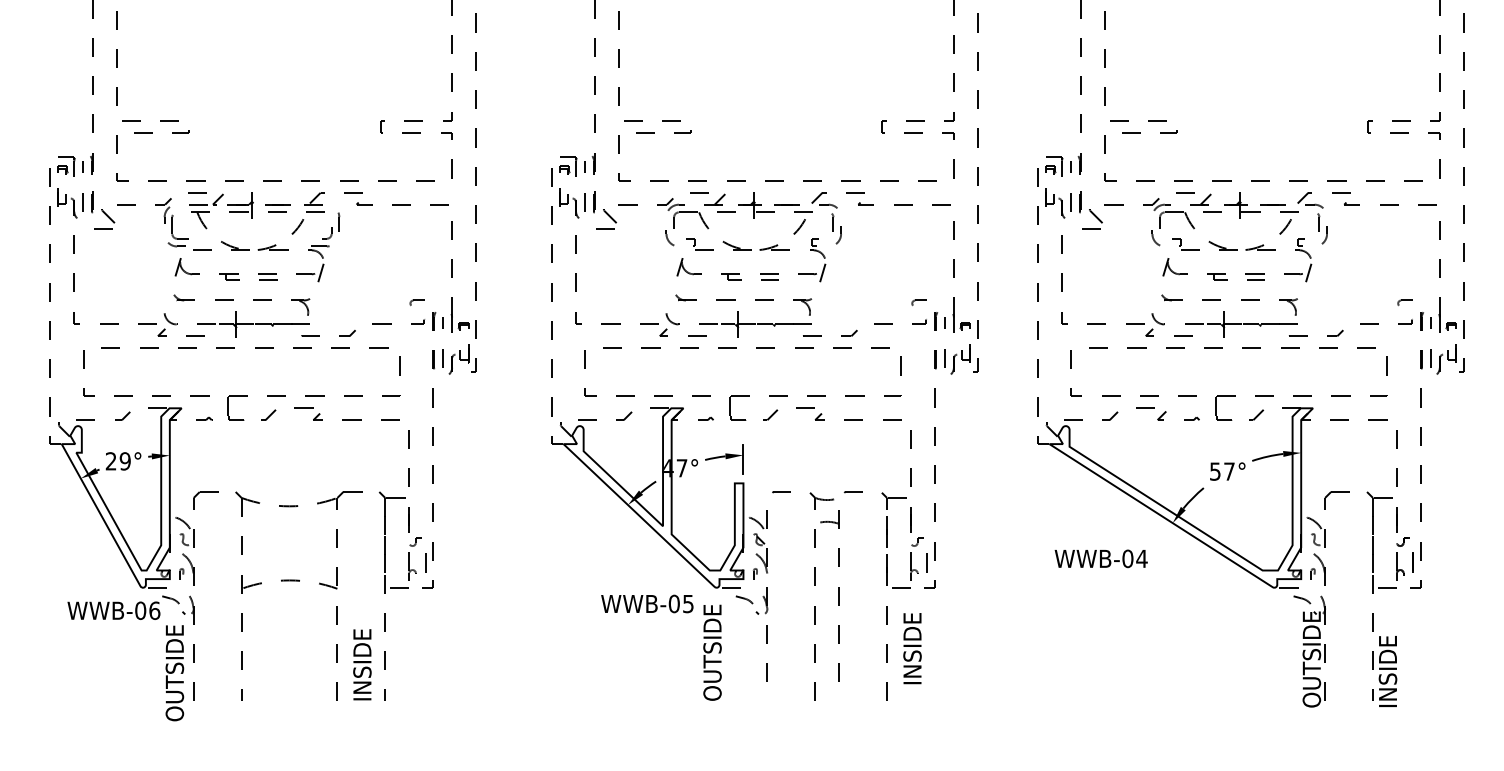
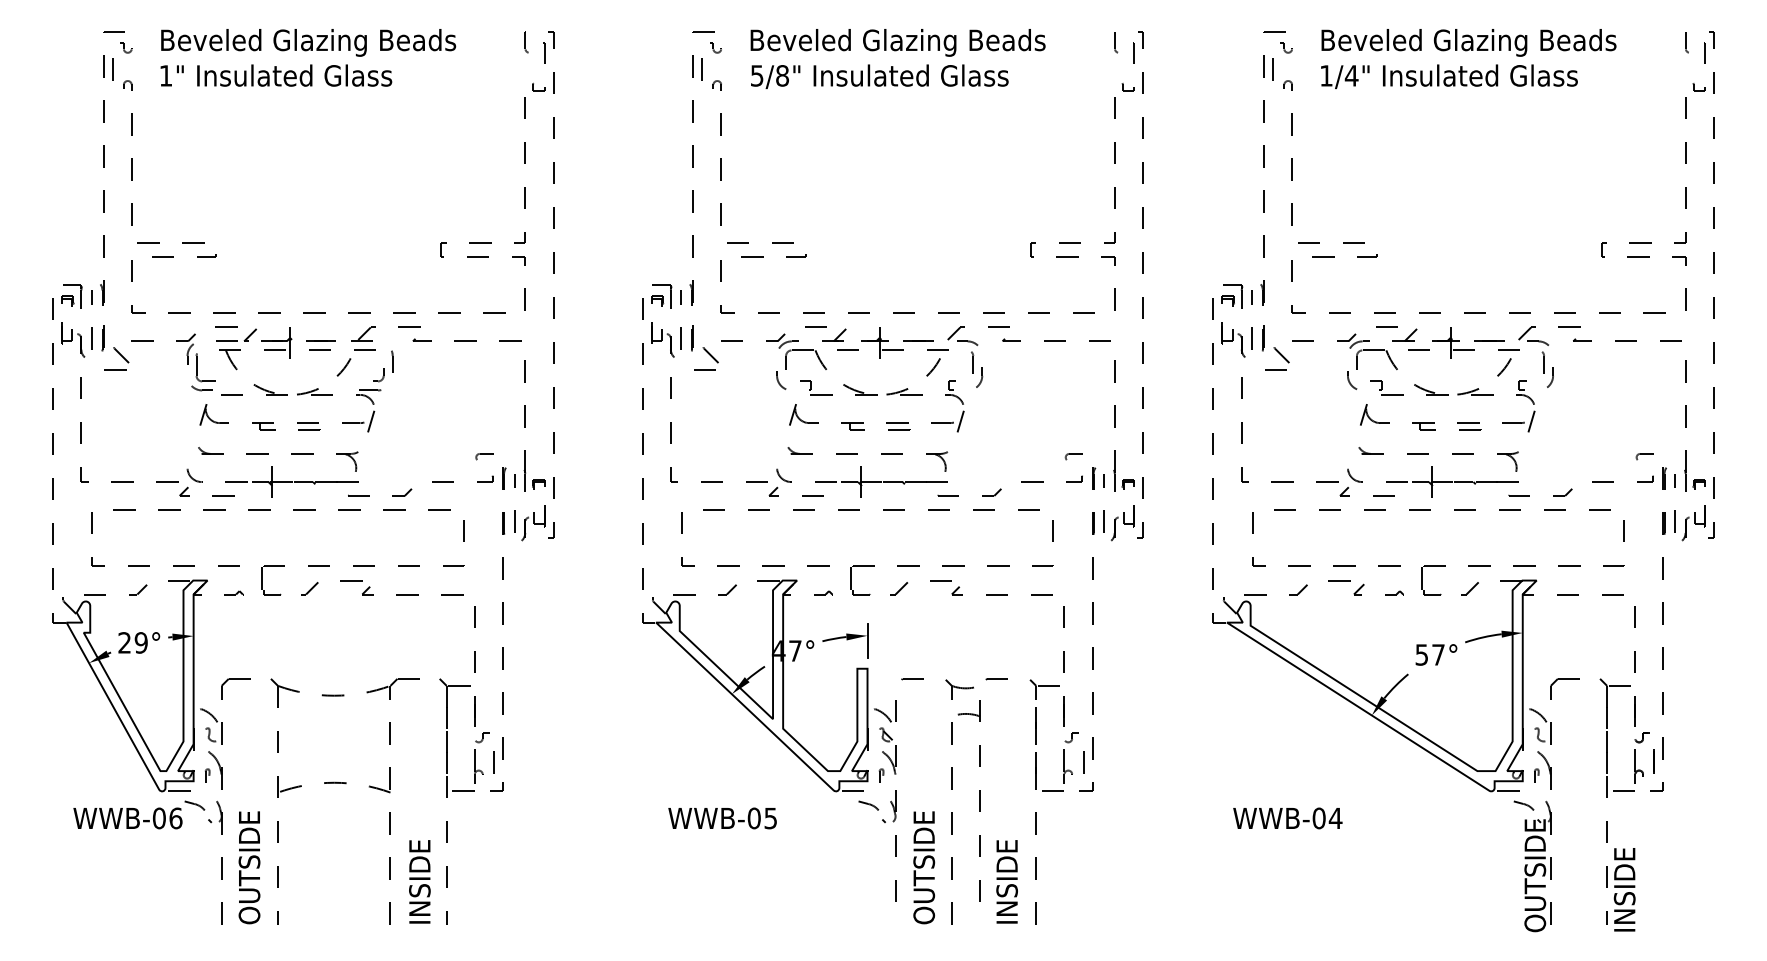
text: (1100, 558) -> (1287, 818), moved
text: (647, 604) -> (722, 818), moved
text: (911, 648) -> (1006, 881), moved
text: (712, 652) -> (924, 867), moved
text: (174, 672) -> (249, 867), moved

